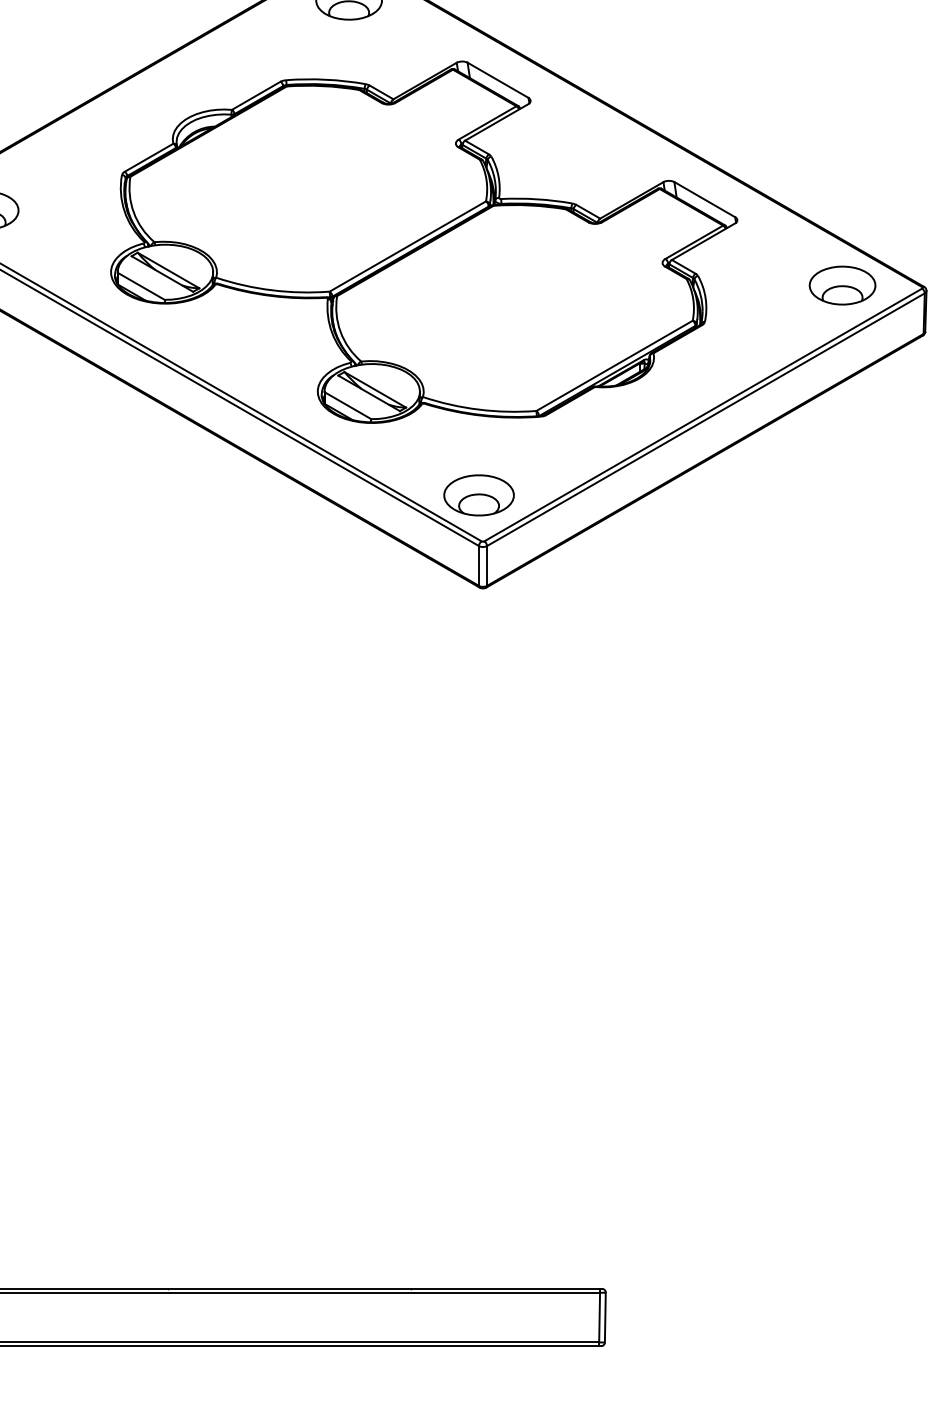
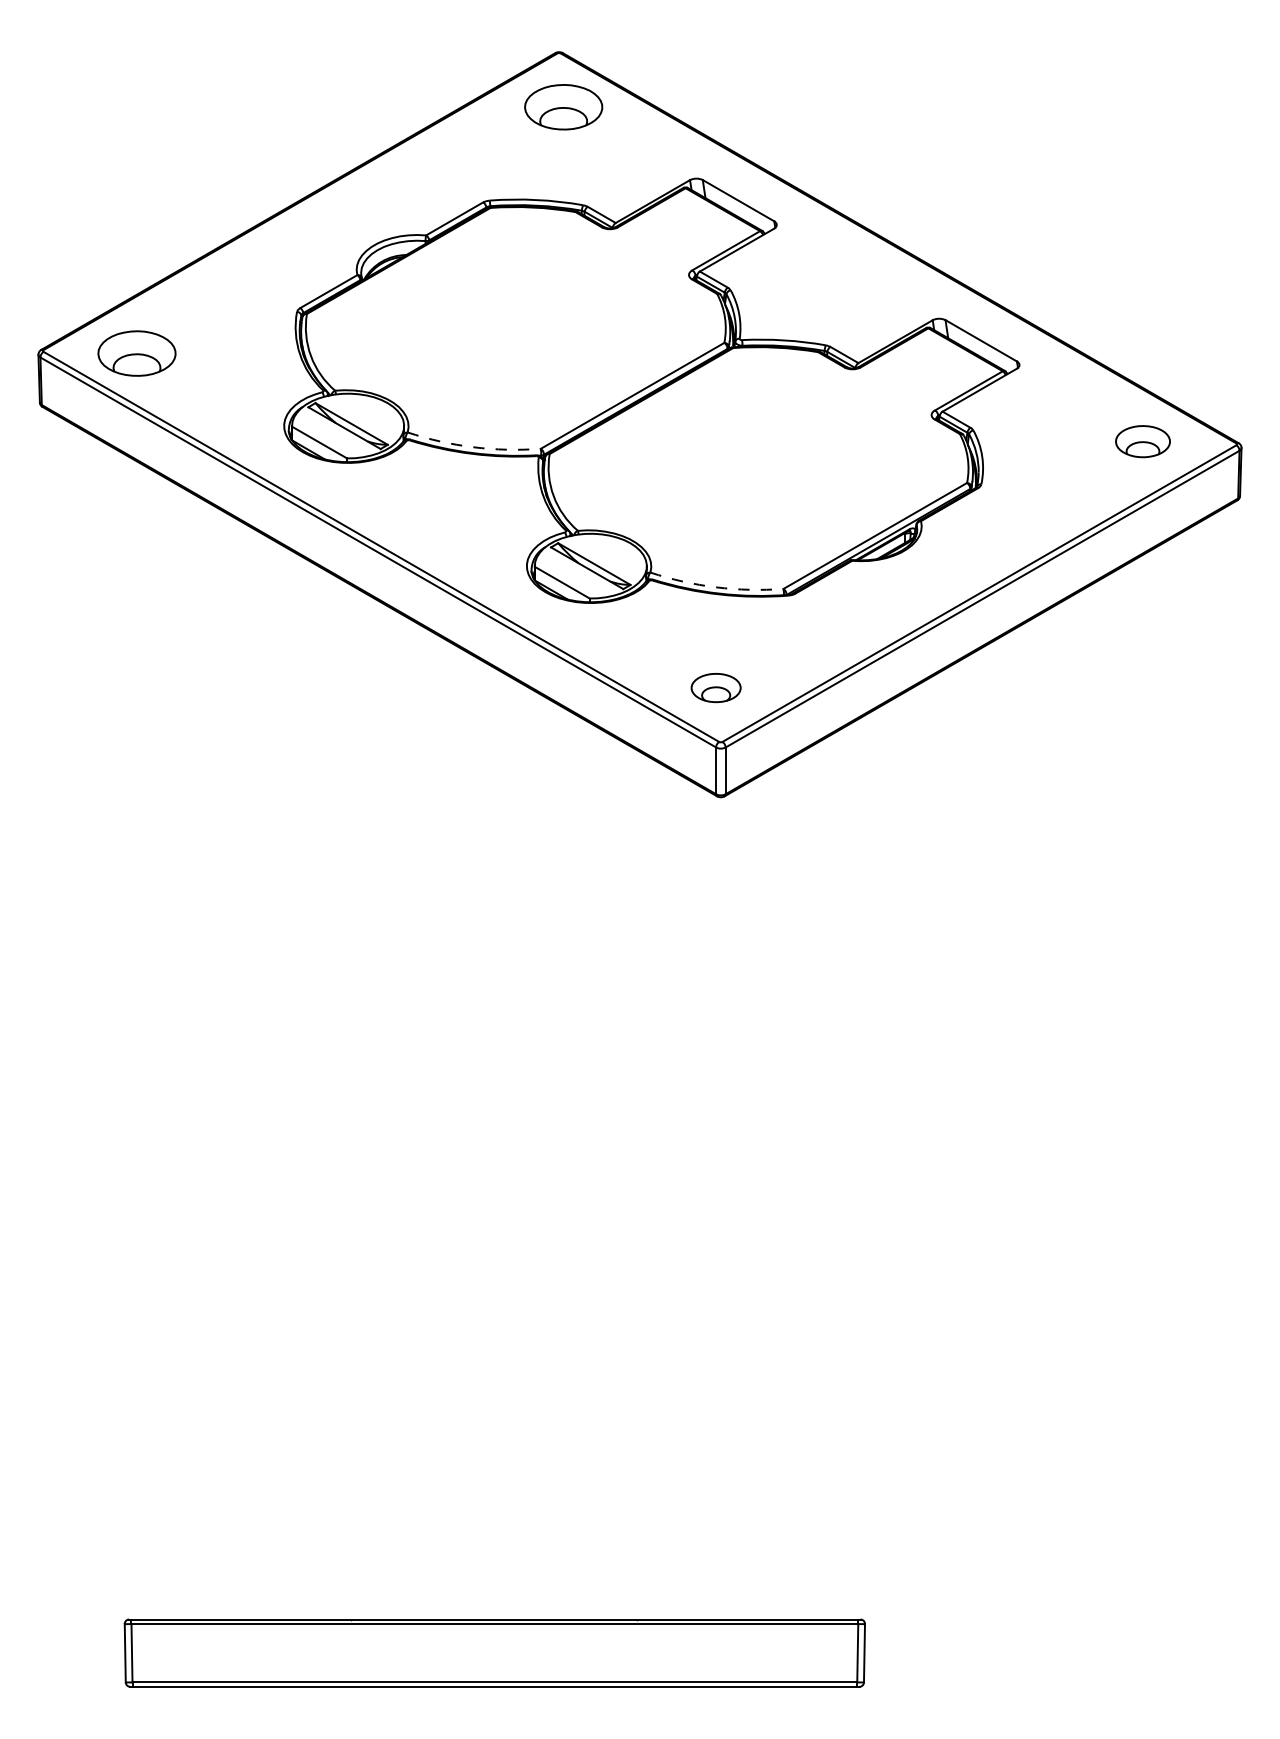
part: (842, 285) -> (1142, 441), size x0.7
arc: (272, 290) -> (473, 447), solid -> dashed
arc: (479, 409) -> (716, 587), solid -> dashed
part: (478, 494) -> (715, 687), size x0.6

